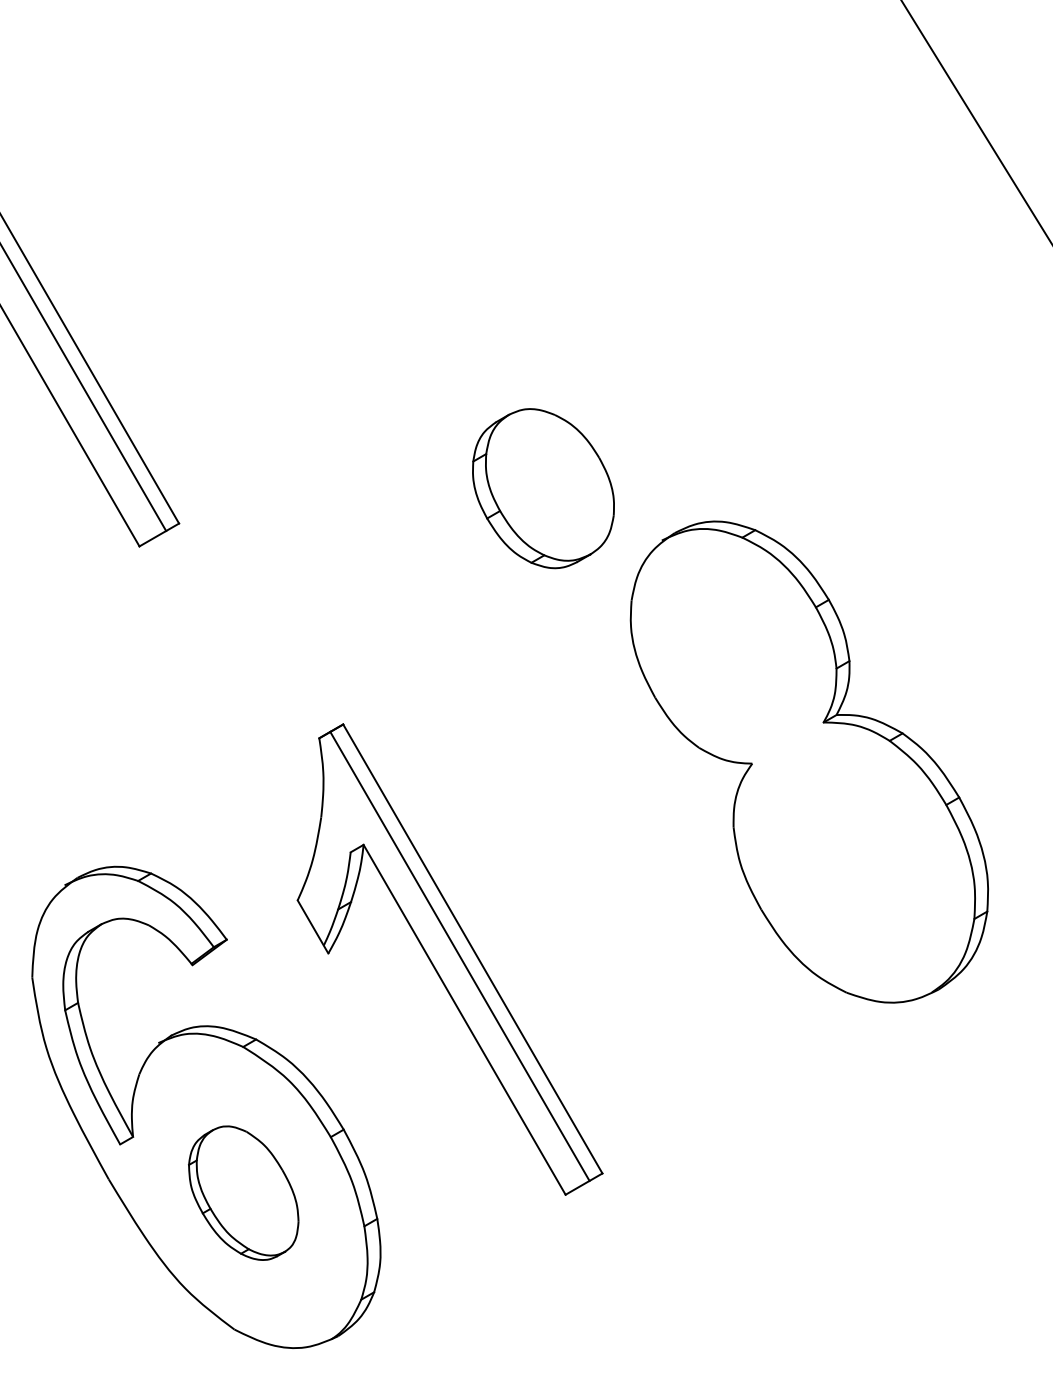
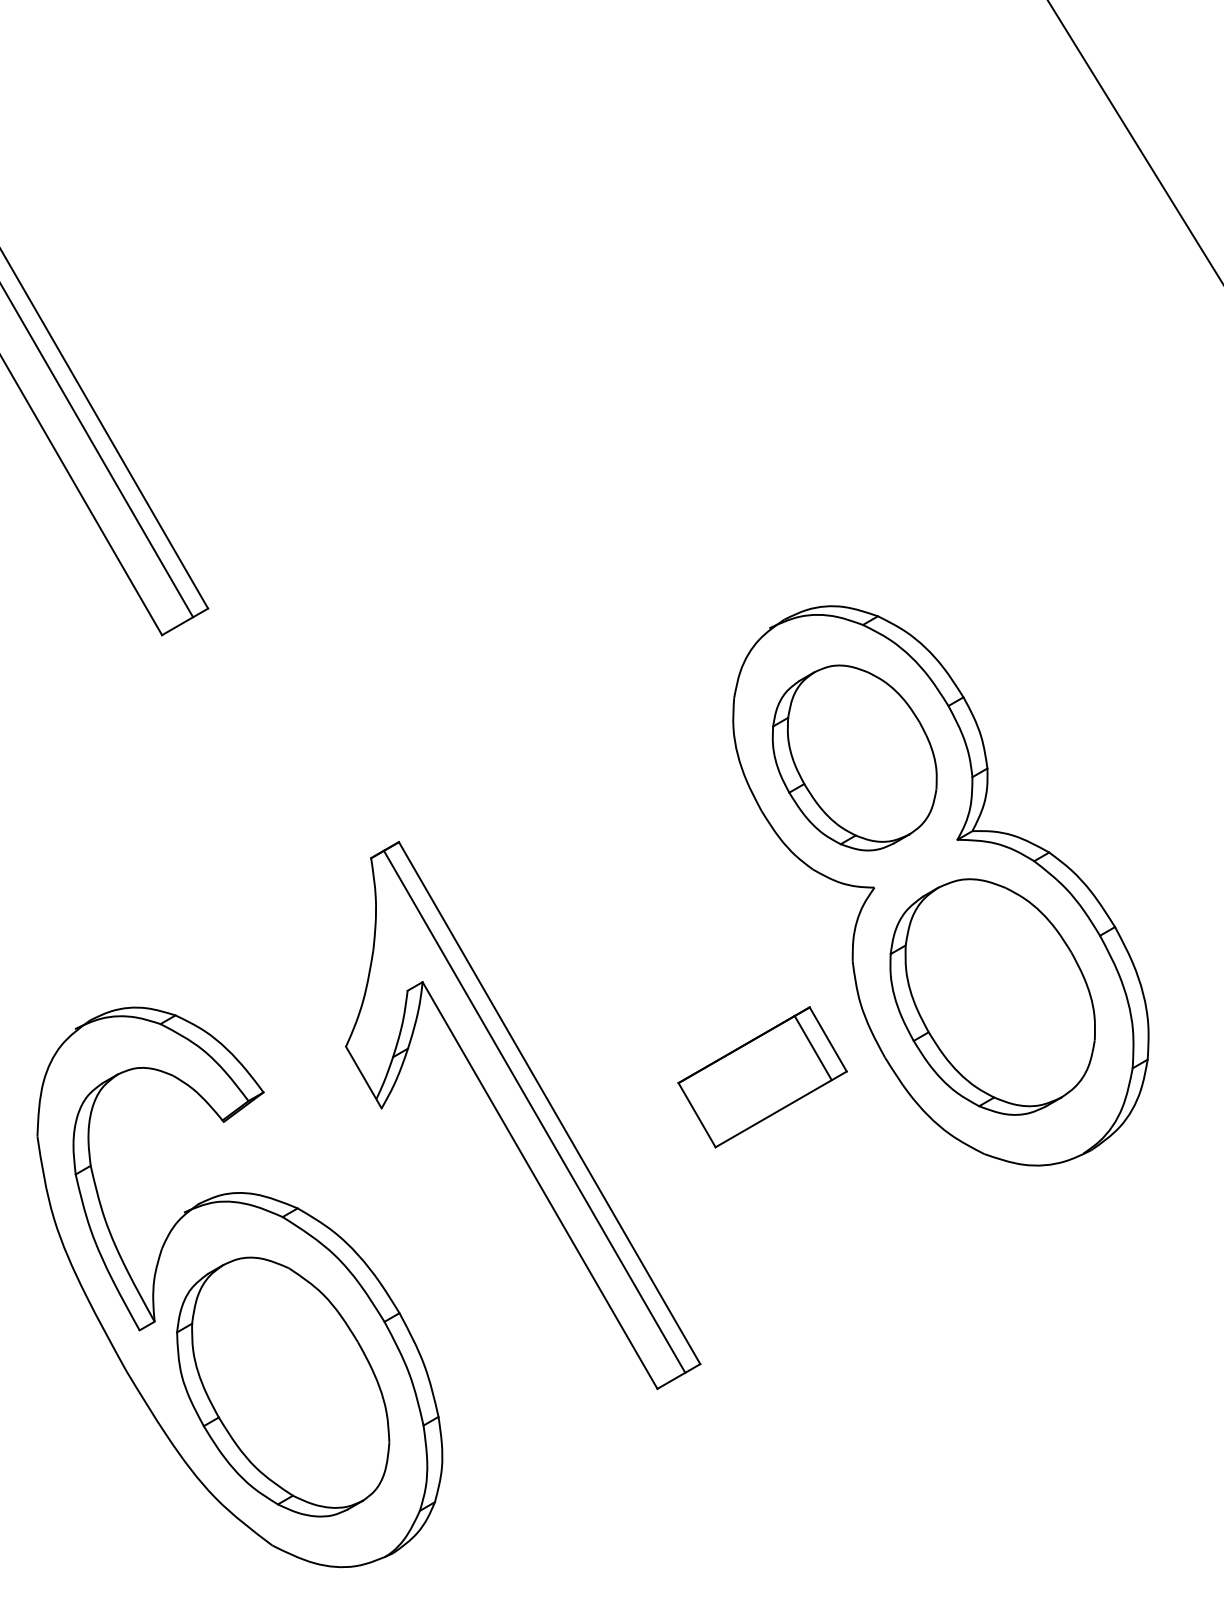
part: (543, 488) -> (854, 757), moved
part: (853, 857) -> (992, 996), added
part: (655, 926) -> (762, 1077), added
part: (243, 1192) -> (283, 1386), size x1.67

